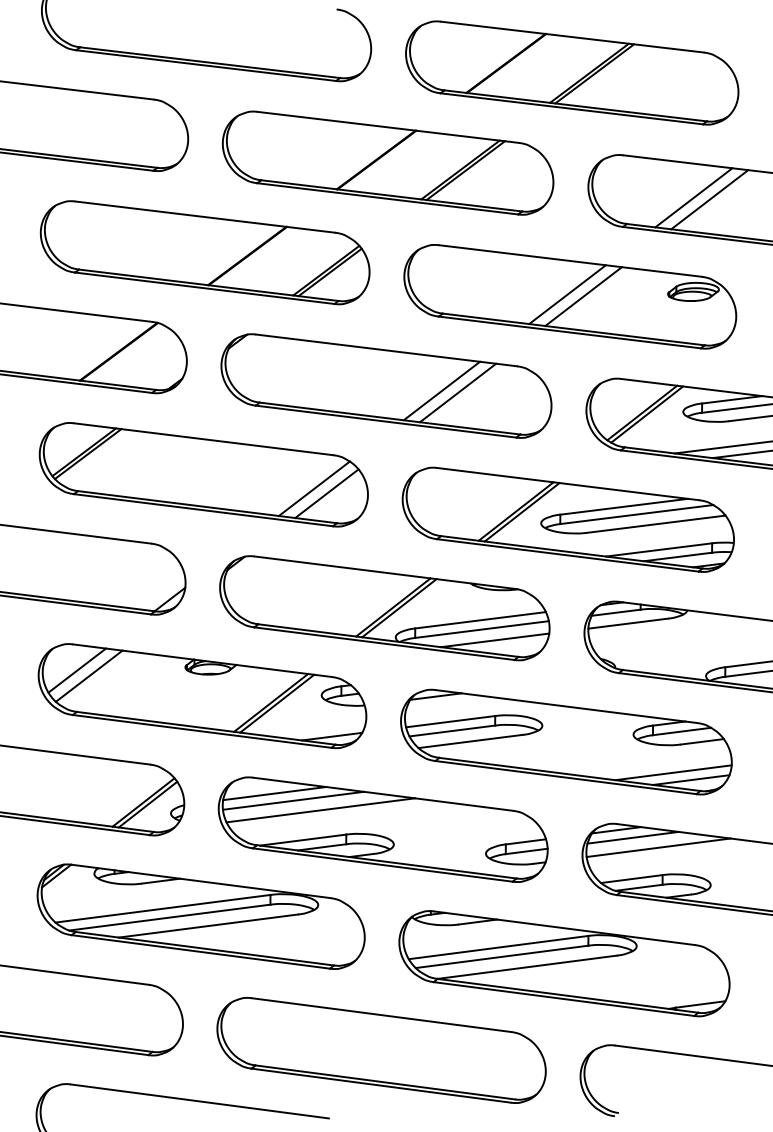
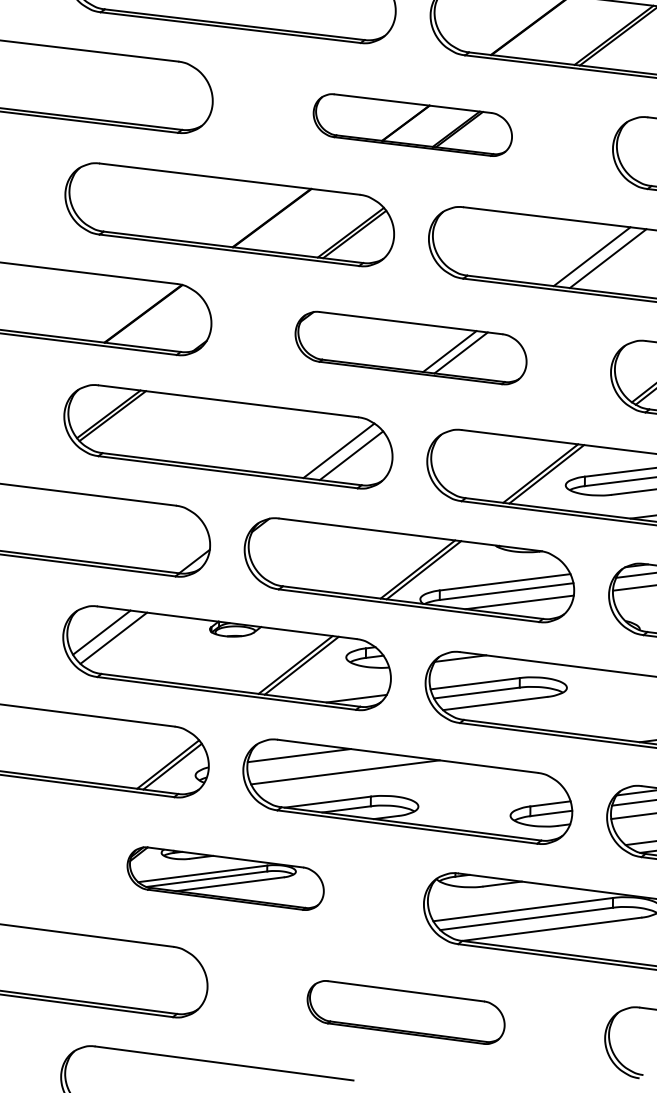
part: (388, 162) -> (413, 124), size x0.6
part: (386, 385) -> (411, 347), size x0.7
line: (293, 800) -> (318, 762), removed
part: (200, 916) -> (225, 878), size x0.6
part: (381, 1050) -> (406, 1012), size x0.6

